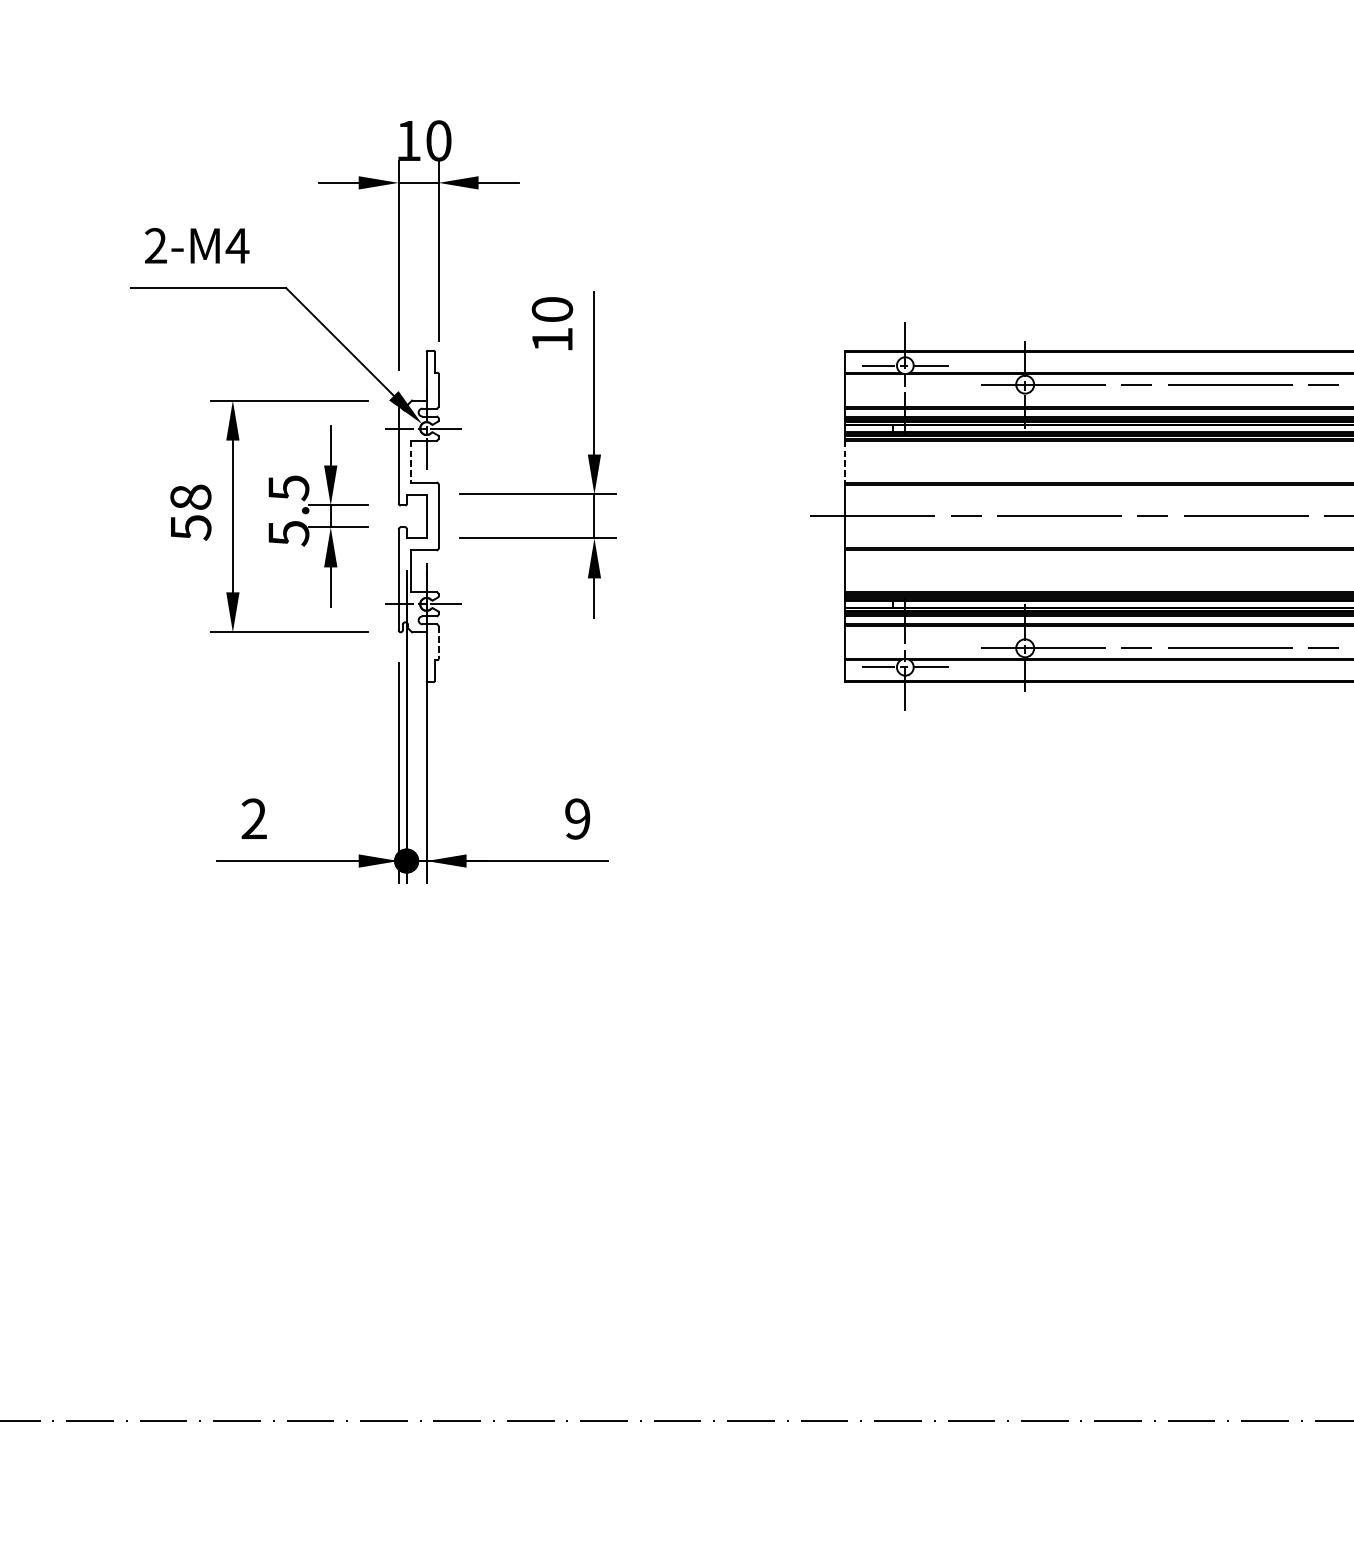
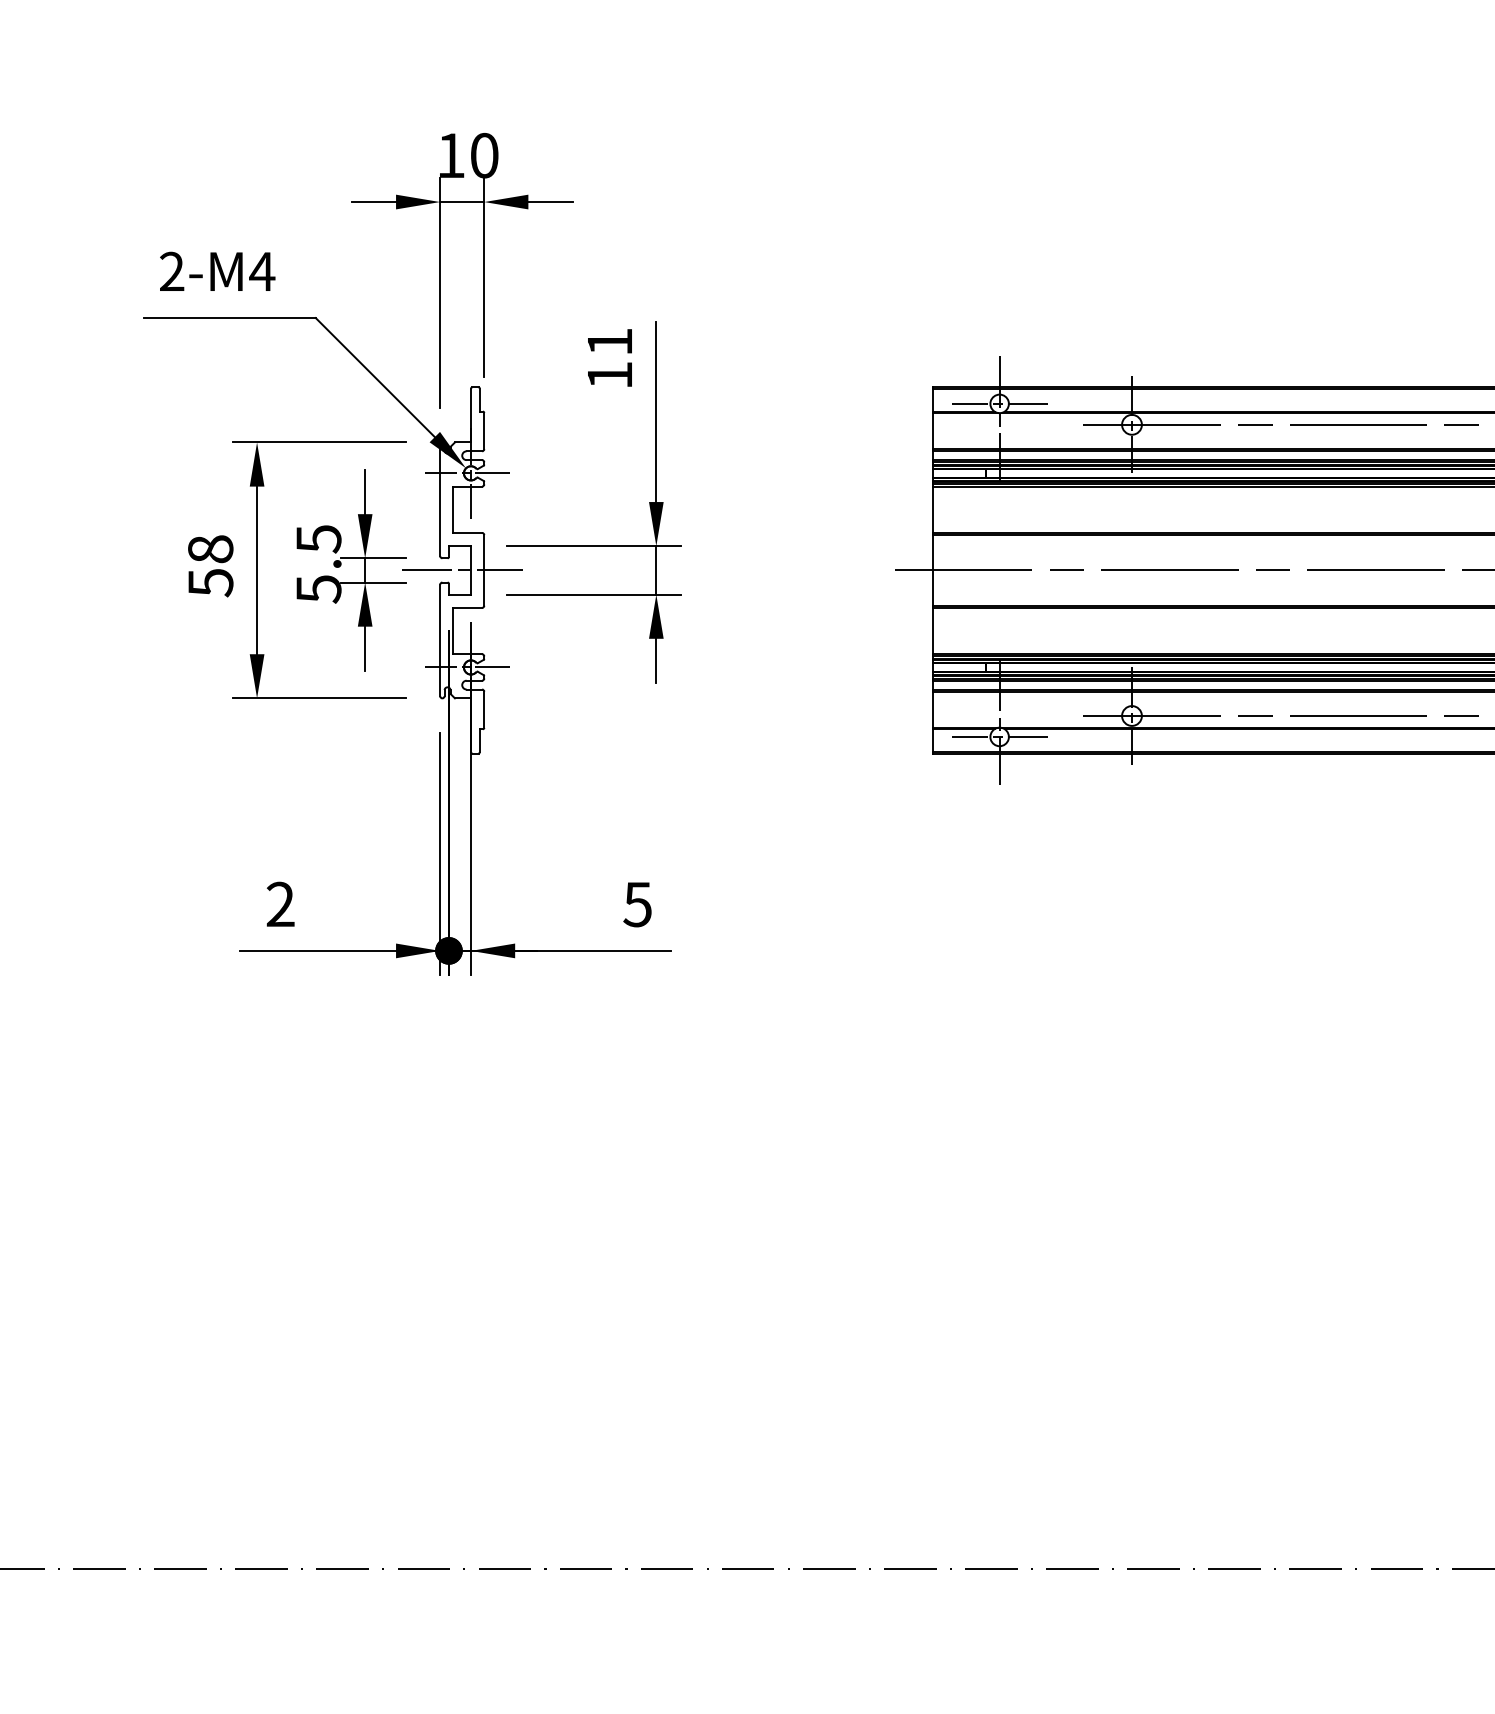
text: (552, 309) -> (609, 341), 10 -> 11
line: (410, 462) -> (453, 510), dashed -> solid
line: (845, 462) -> (933, 510), dashed -> solid
line: (417, 516) -> (461, 570), added
line: (438, 643) -> (484, 710), dashed -> solid
text: (577, 819) -> (637, 904), 9 -> 5

